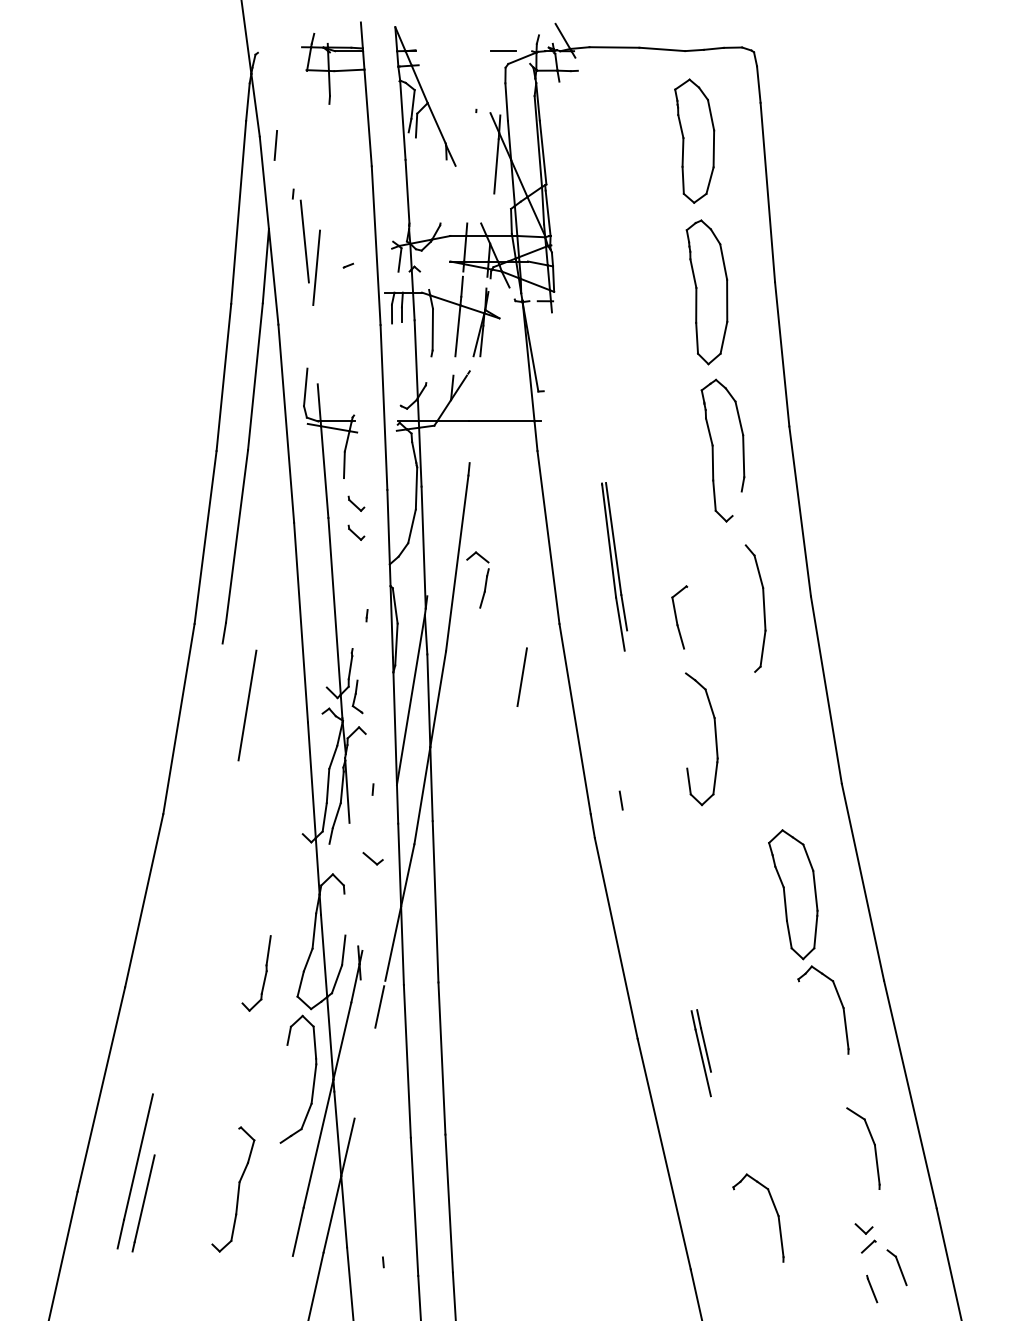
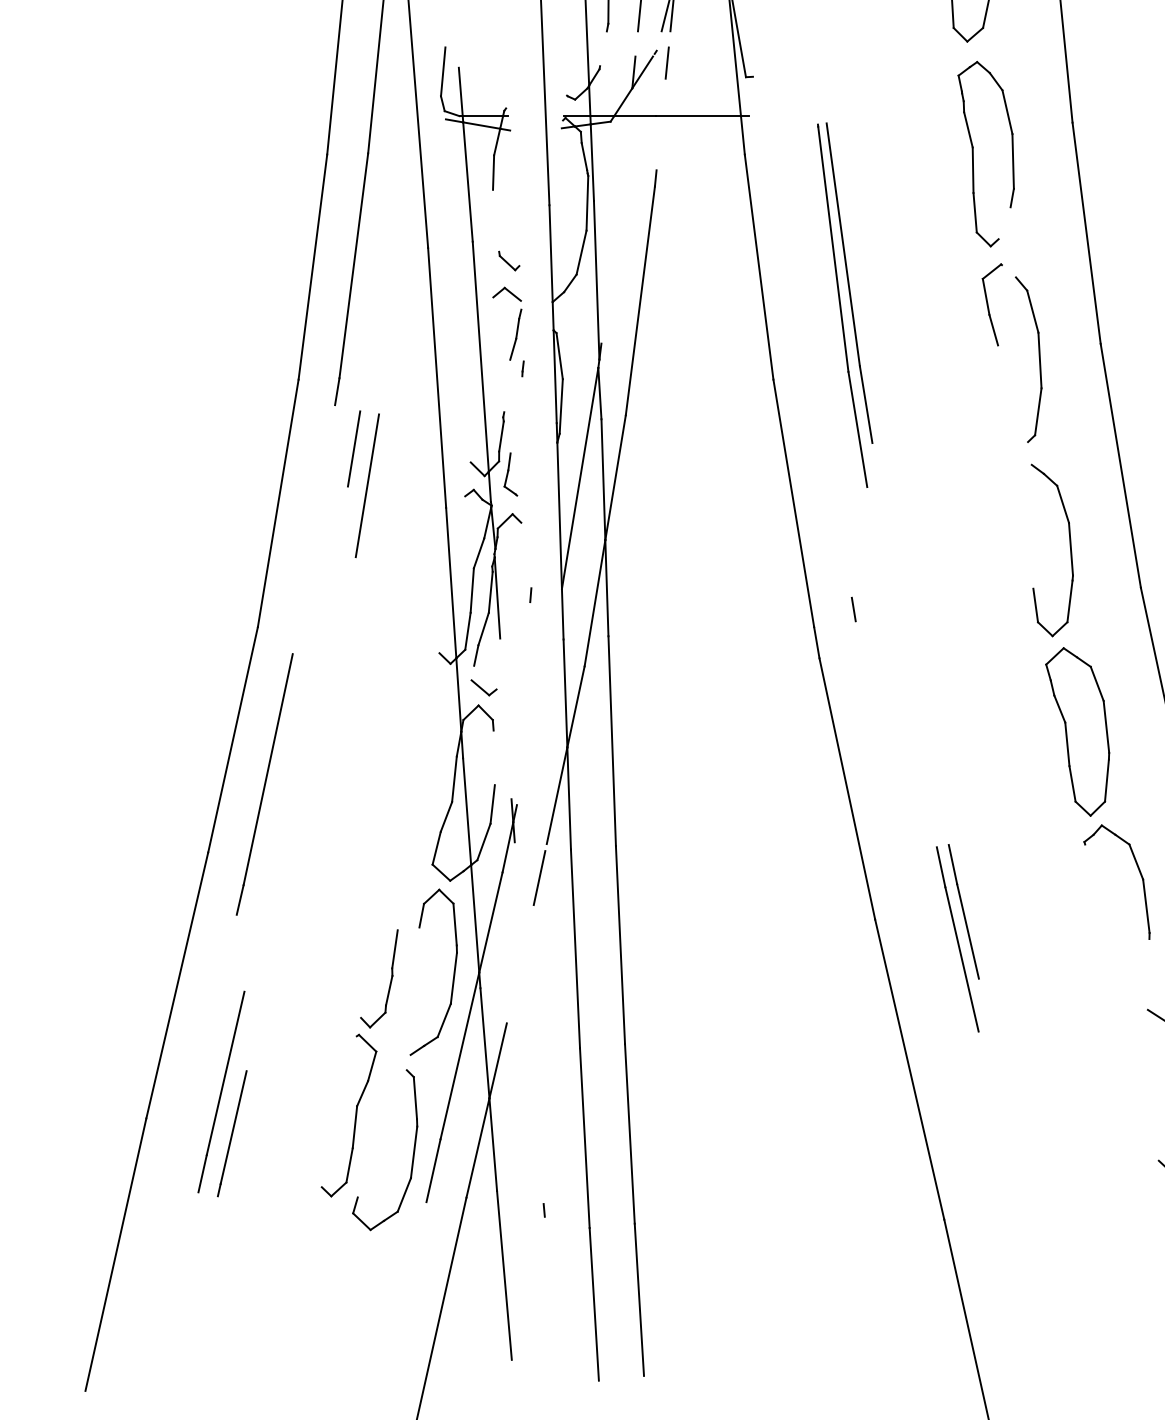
line: (477, 380) -> (666, 62), added
part: (356, 503) -> (509, 222), removed
part: (614, 566) -> (845, 304), size x1.67
part: (485, 579) -> (517, 323), moved
part: (679, 617) -> (992, 304), moved
line: (521, 676) -> (353, 448), moved
part: (715, 739) -> (1070, 550), moved
part: (372, 858) -> (483, 687), moved
line: (168, 934) -> (264, 783), added
part: (264, 975) -> (389, 981), moved
part: (701, 1052) -> (958, 937), size x1.67
part: (775, 1211) -> (1054, 1144), removed
part: (282, 1215) -> (412, 1149), added

